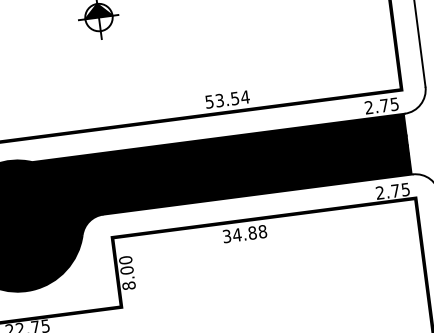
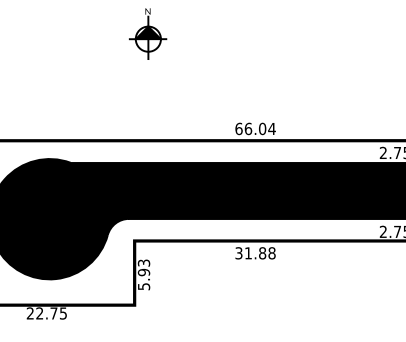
text: (221, 99) -> (250, 128), 53.54 -> 66.04
text: (237, 235) -> (248, 253), 34.88 -> 31.88
text: (126, 272) -> (143, 274), 8.00 -> 5.93

